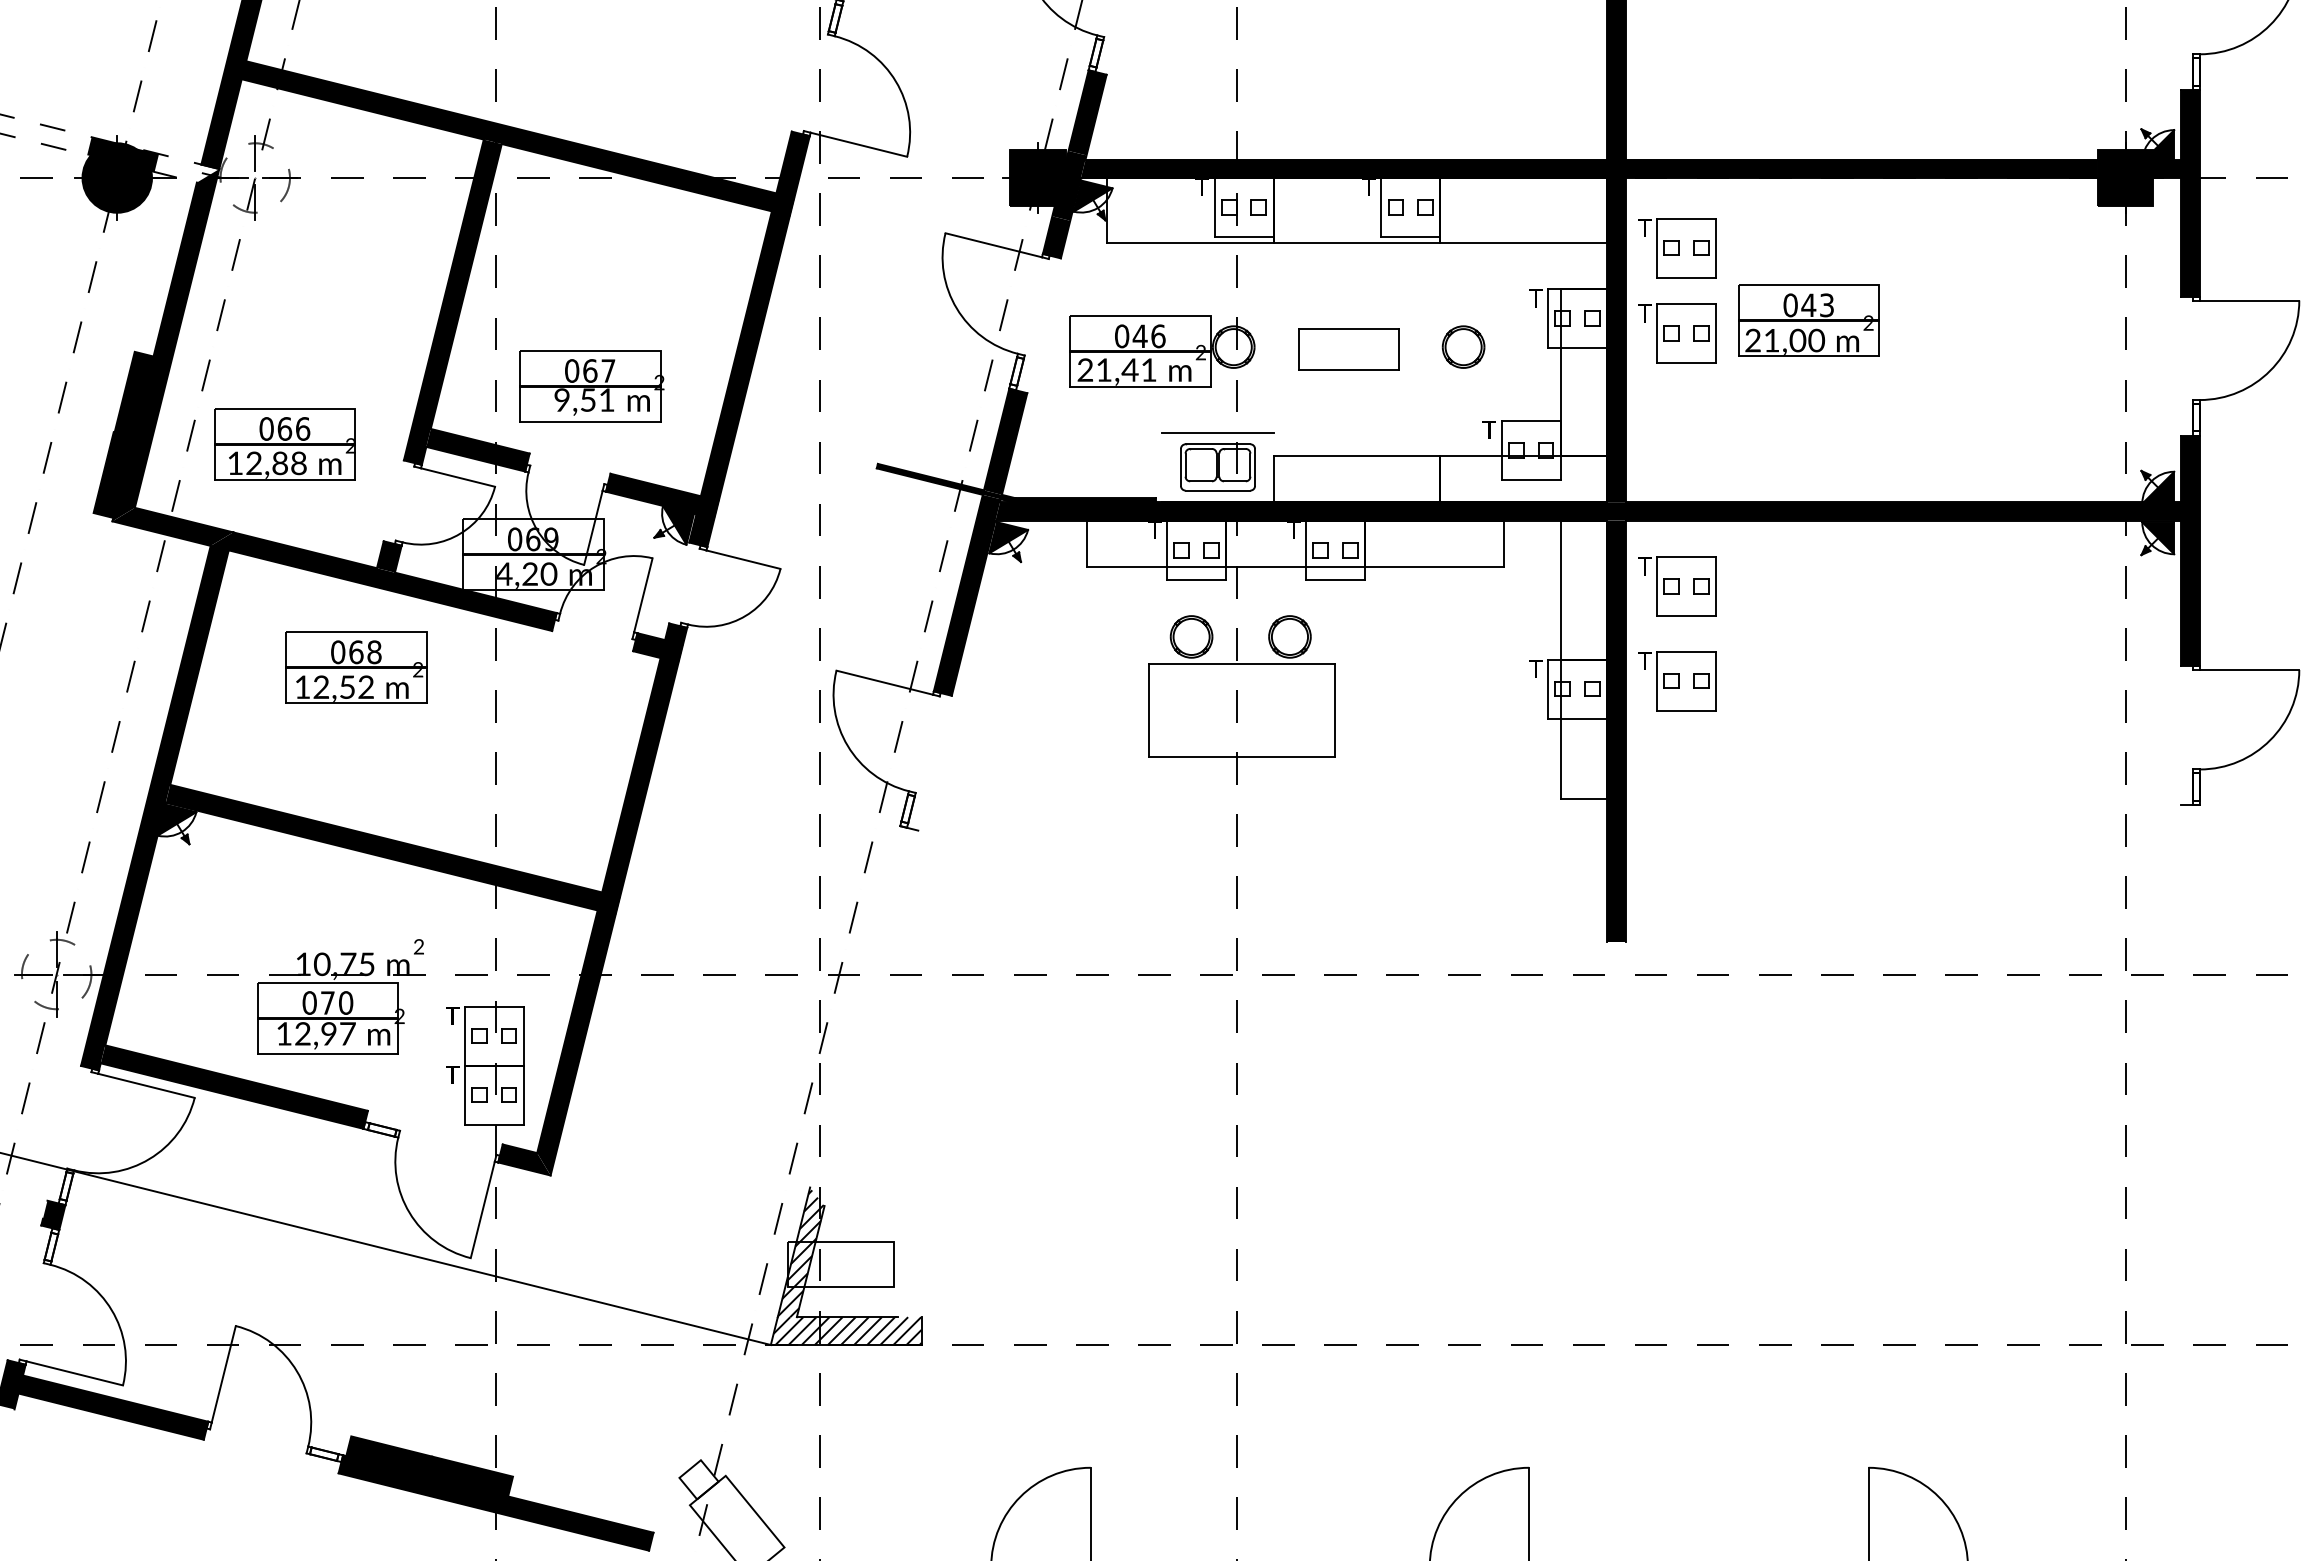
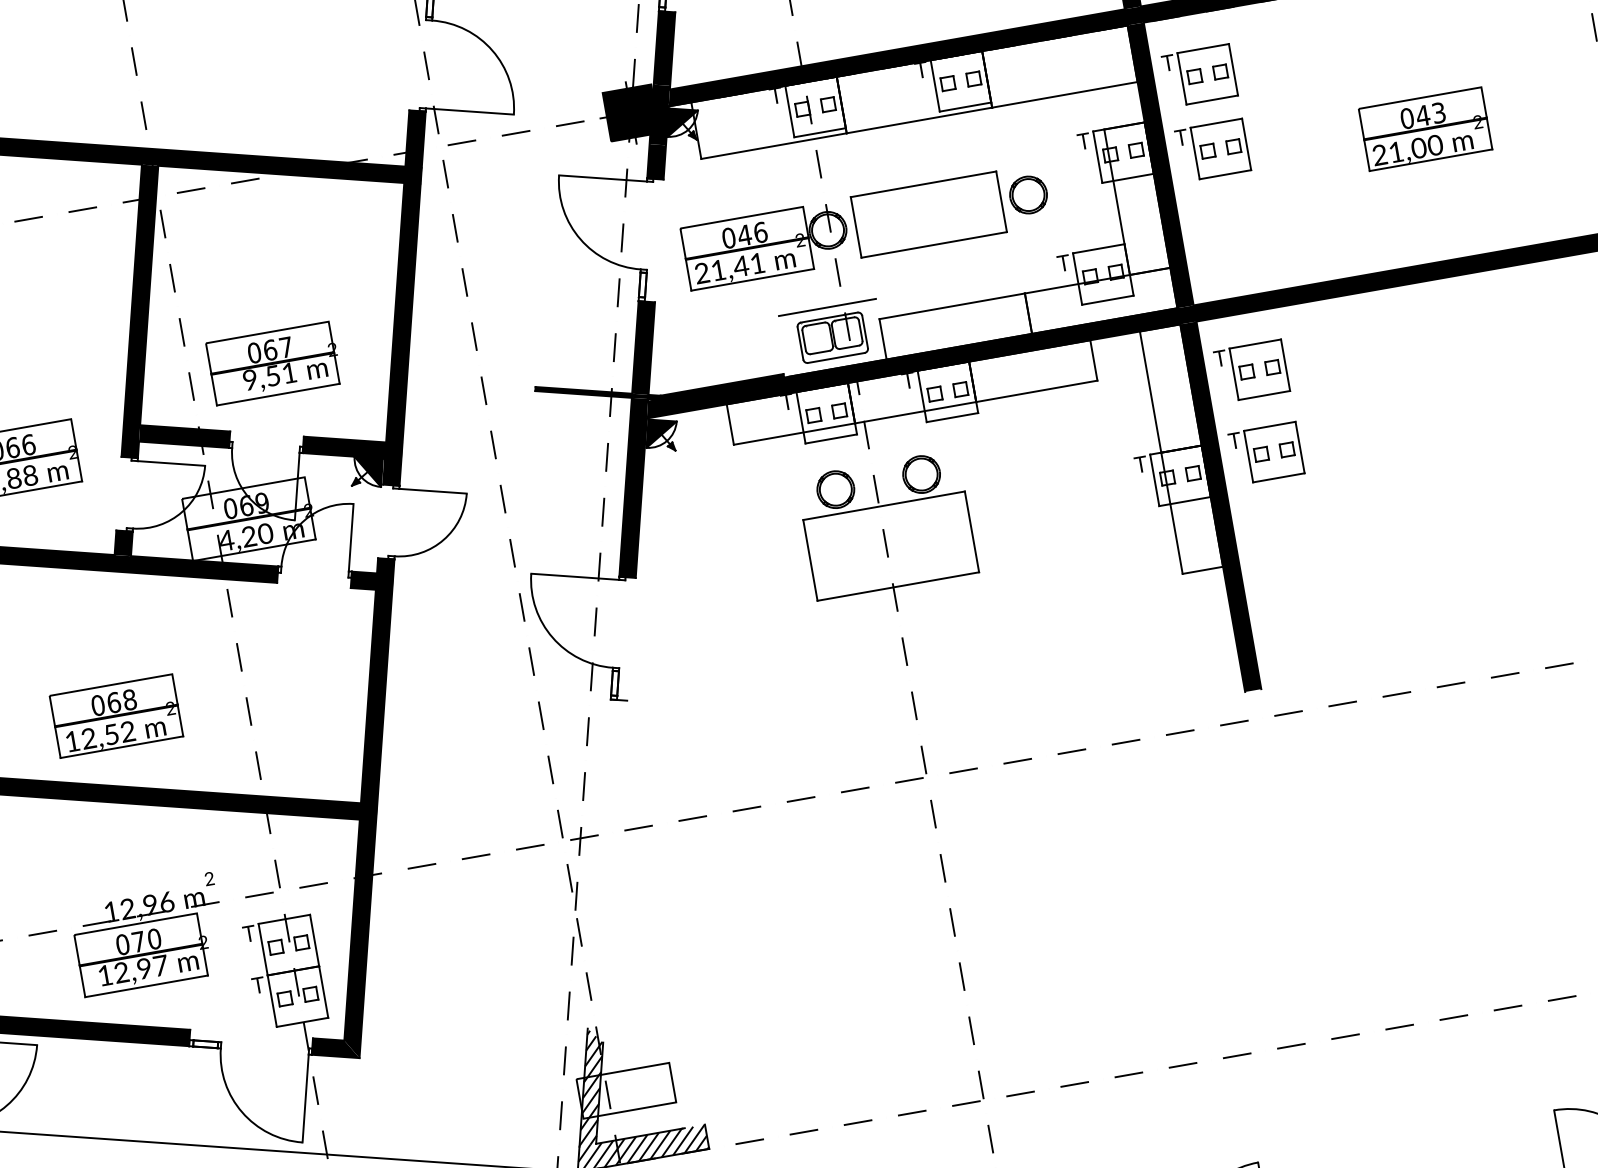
part: (1808, 320) -> (1425, 129), moved
part: (1348, 349) -> (928, 214), size x1.67
part: (356, 667) -> (116, 715), moved
text: (343, 964) -> (146, 905), 10,75 -> 12,96

